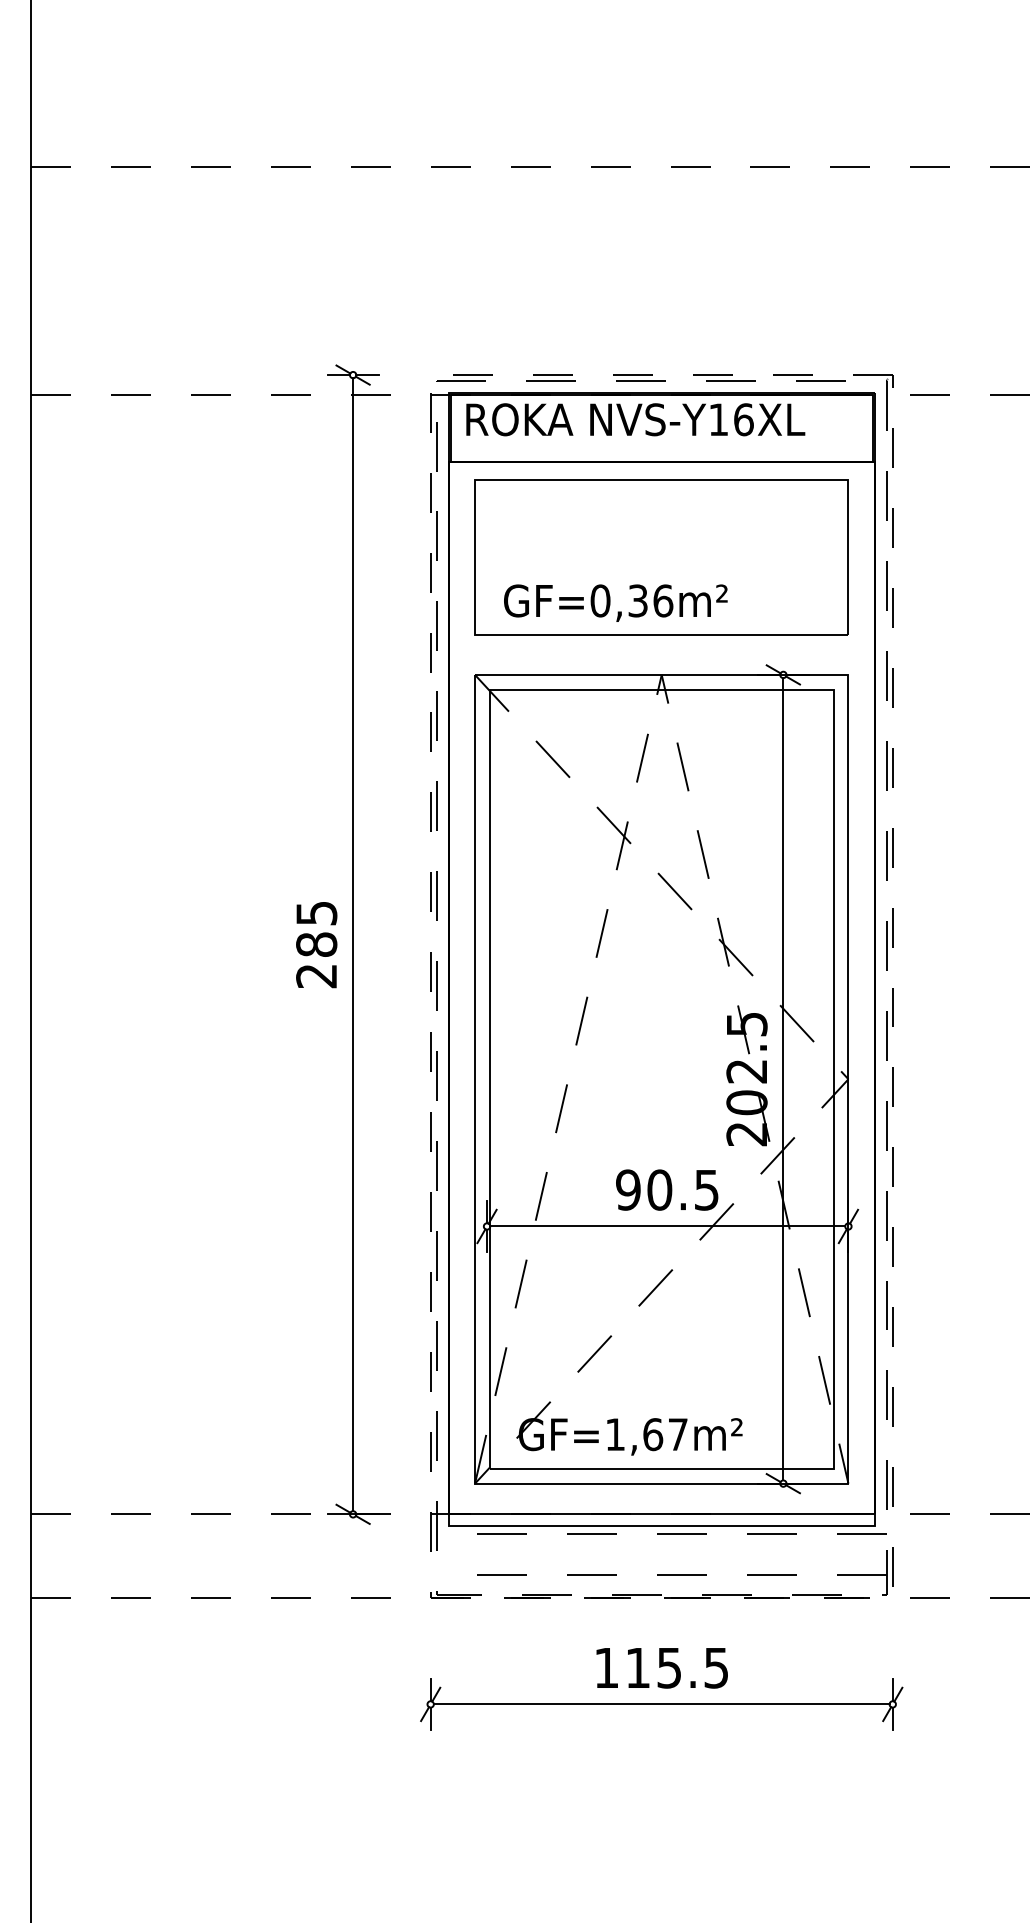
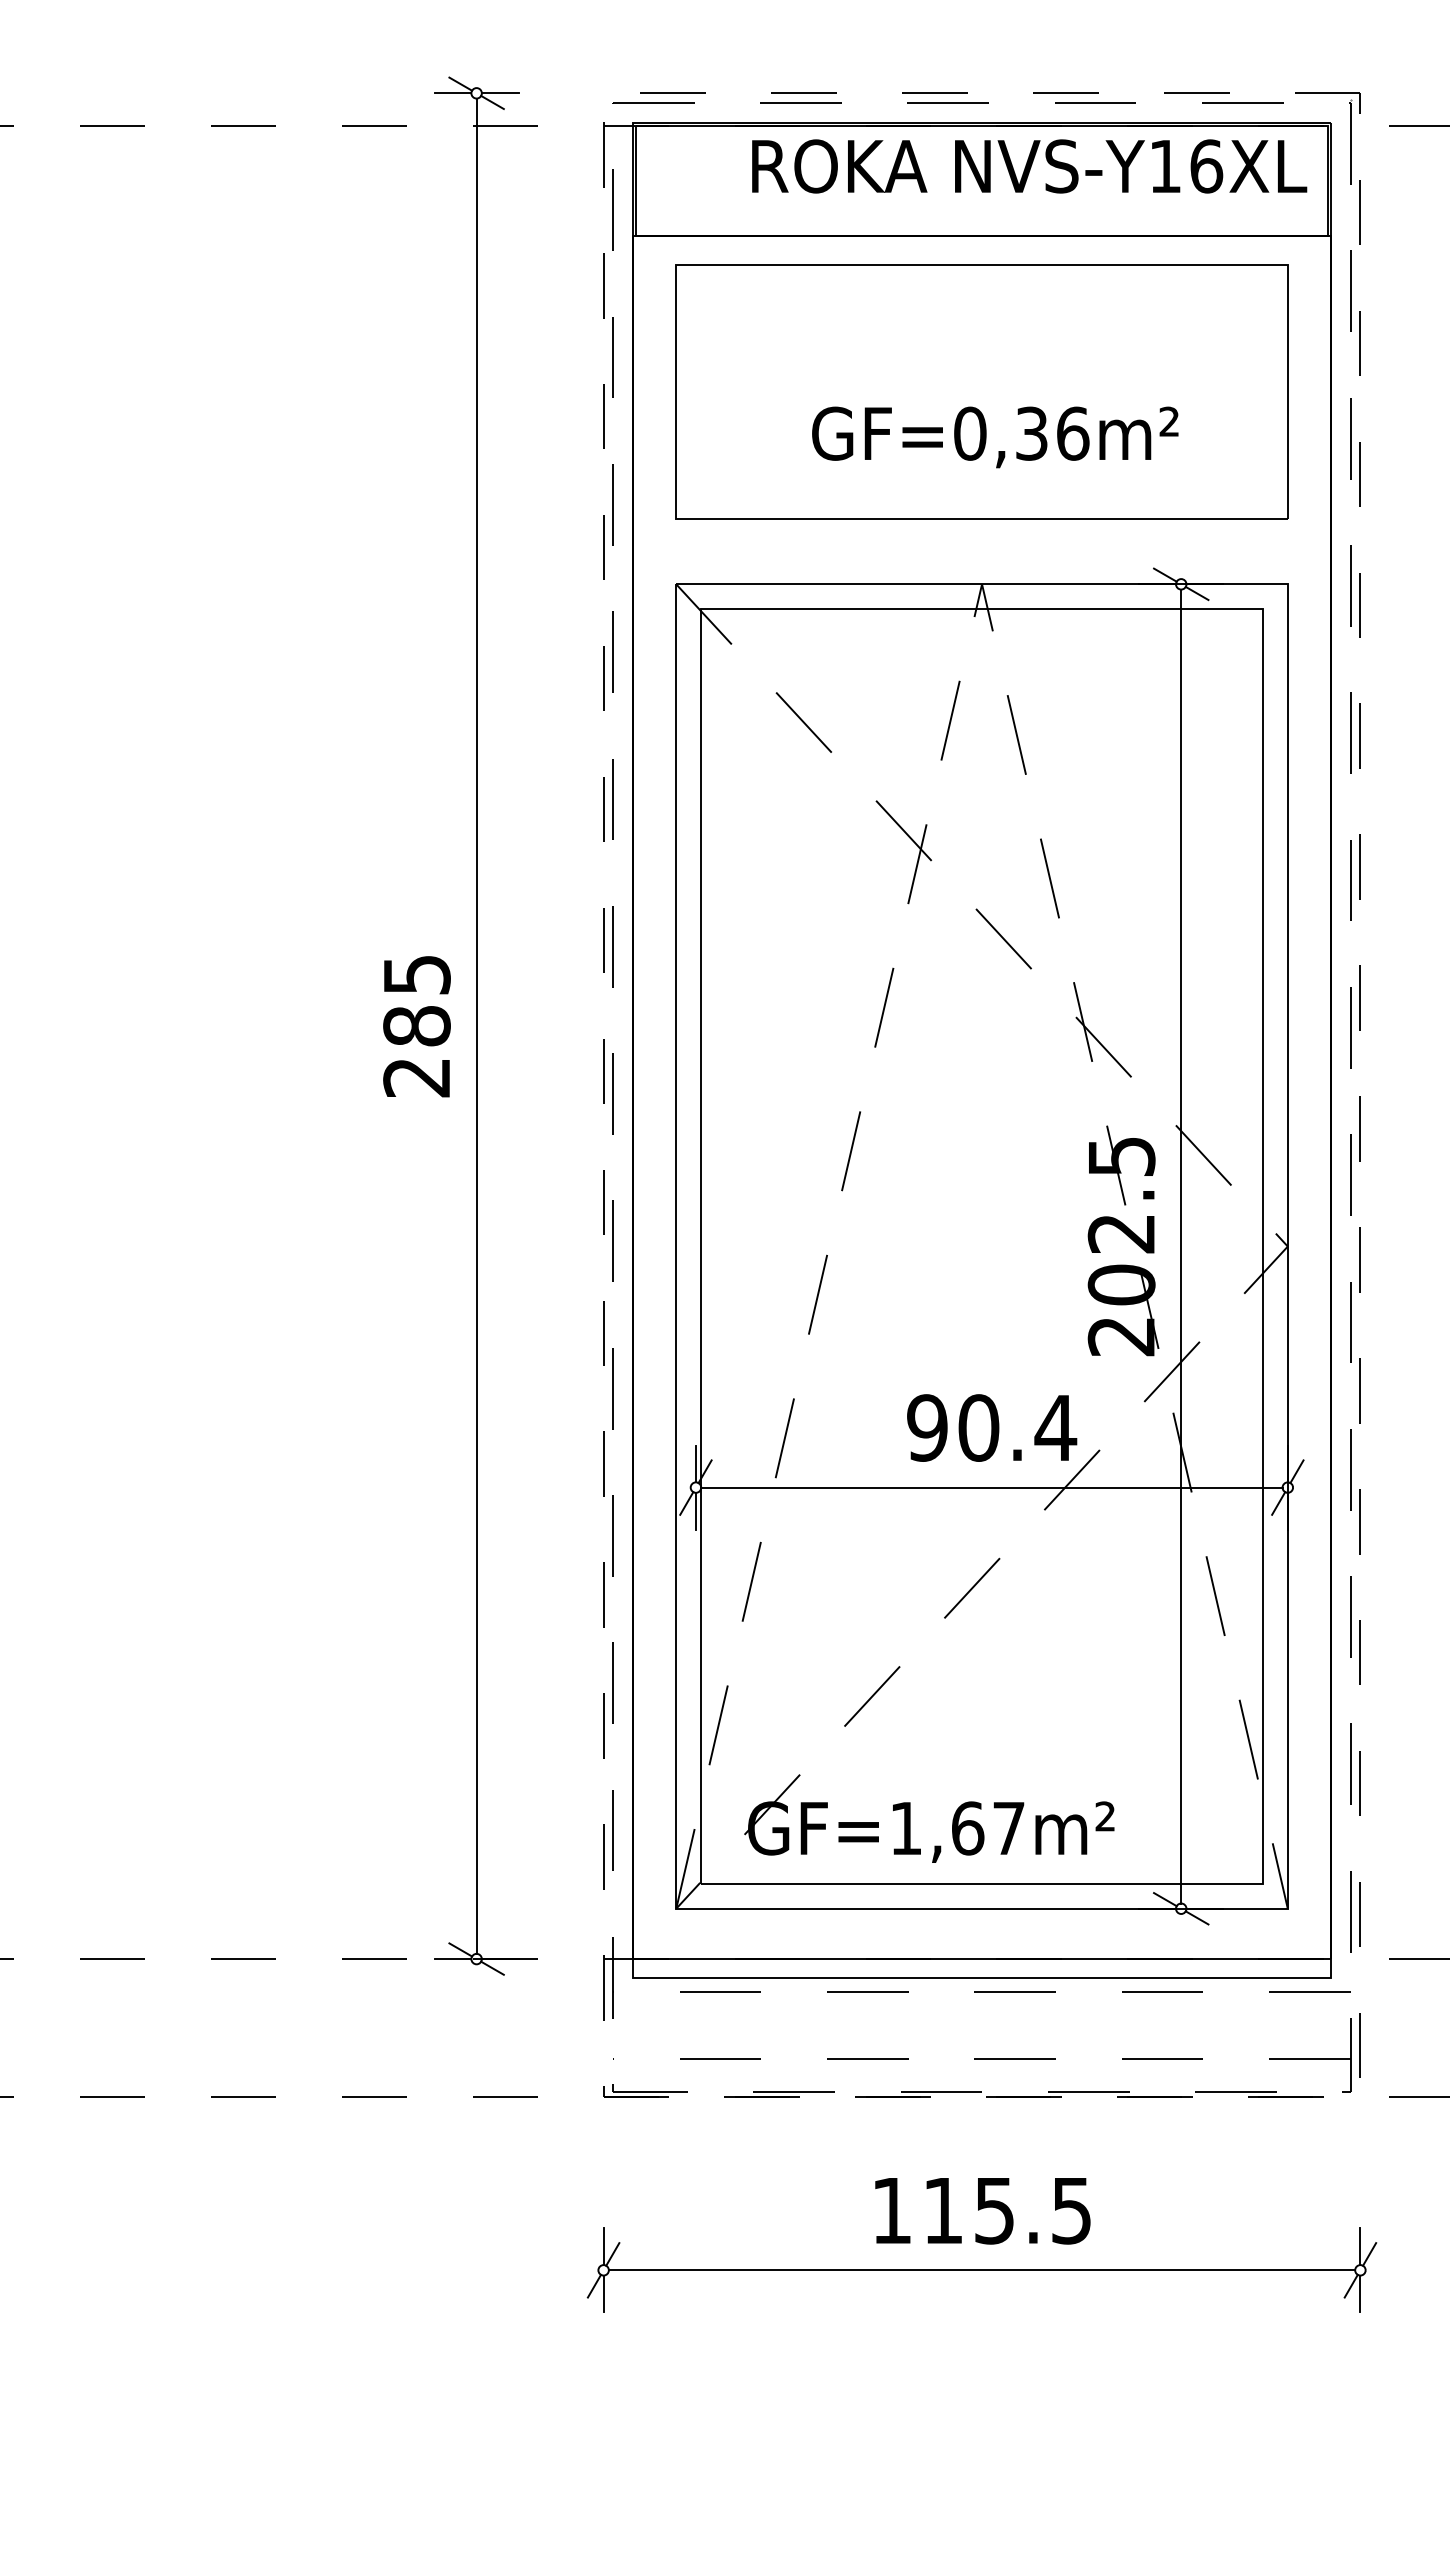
text: (635, 419) -> (1029, 166), moved
text: (615, 602) -> (994, 436), moved
text: (706, 1190) -> (1055, 1428), 90.5 -> 90.4

